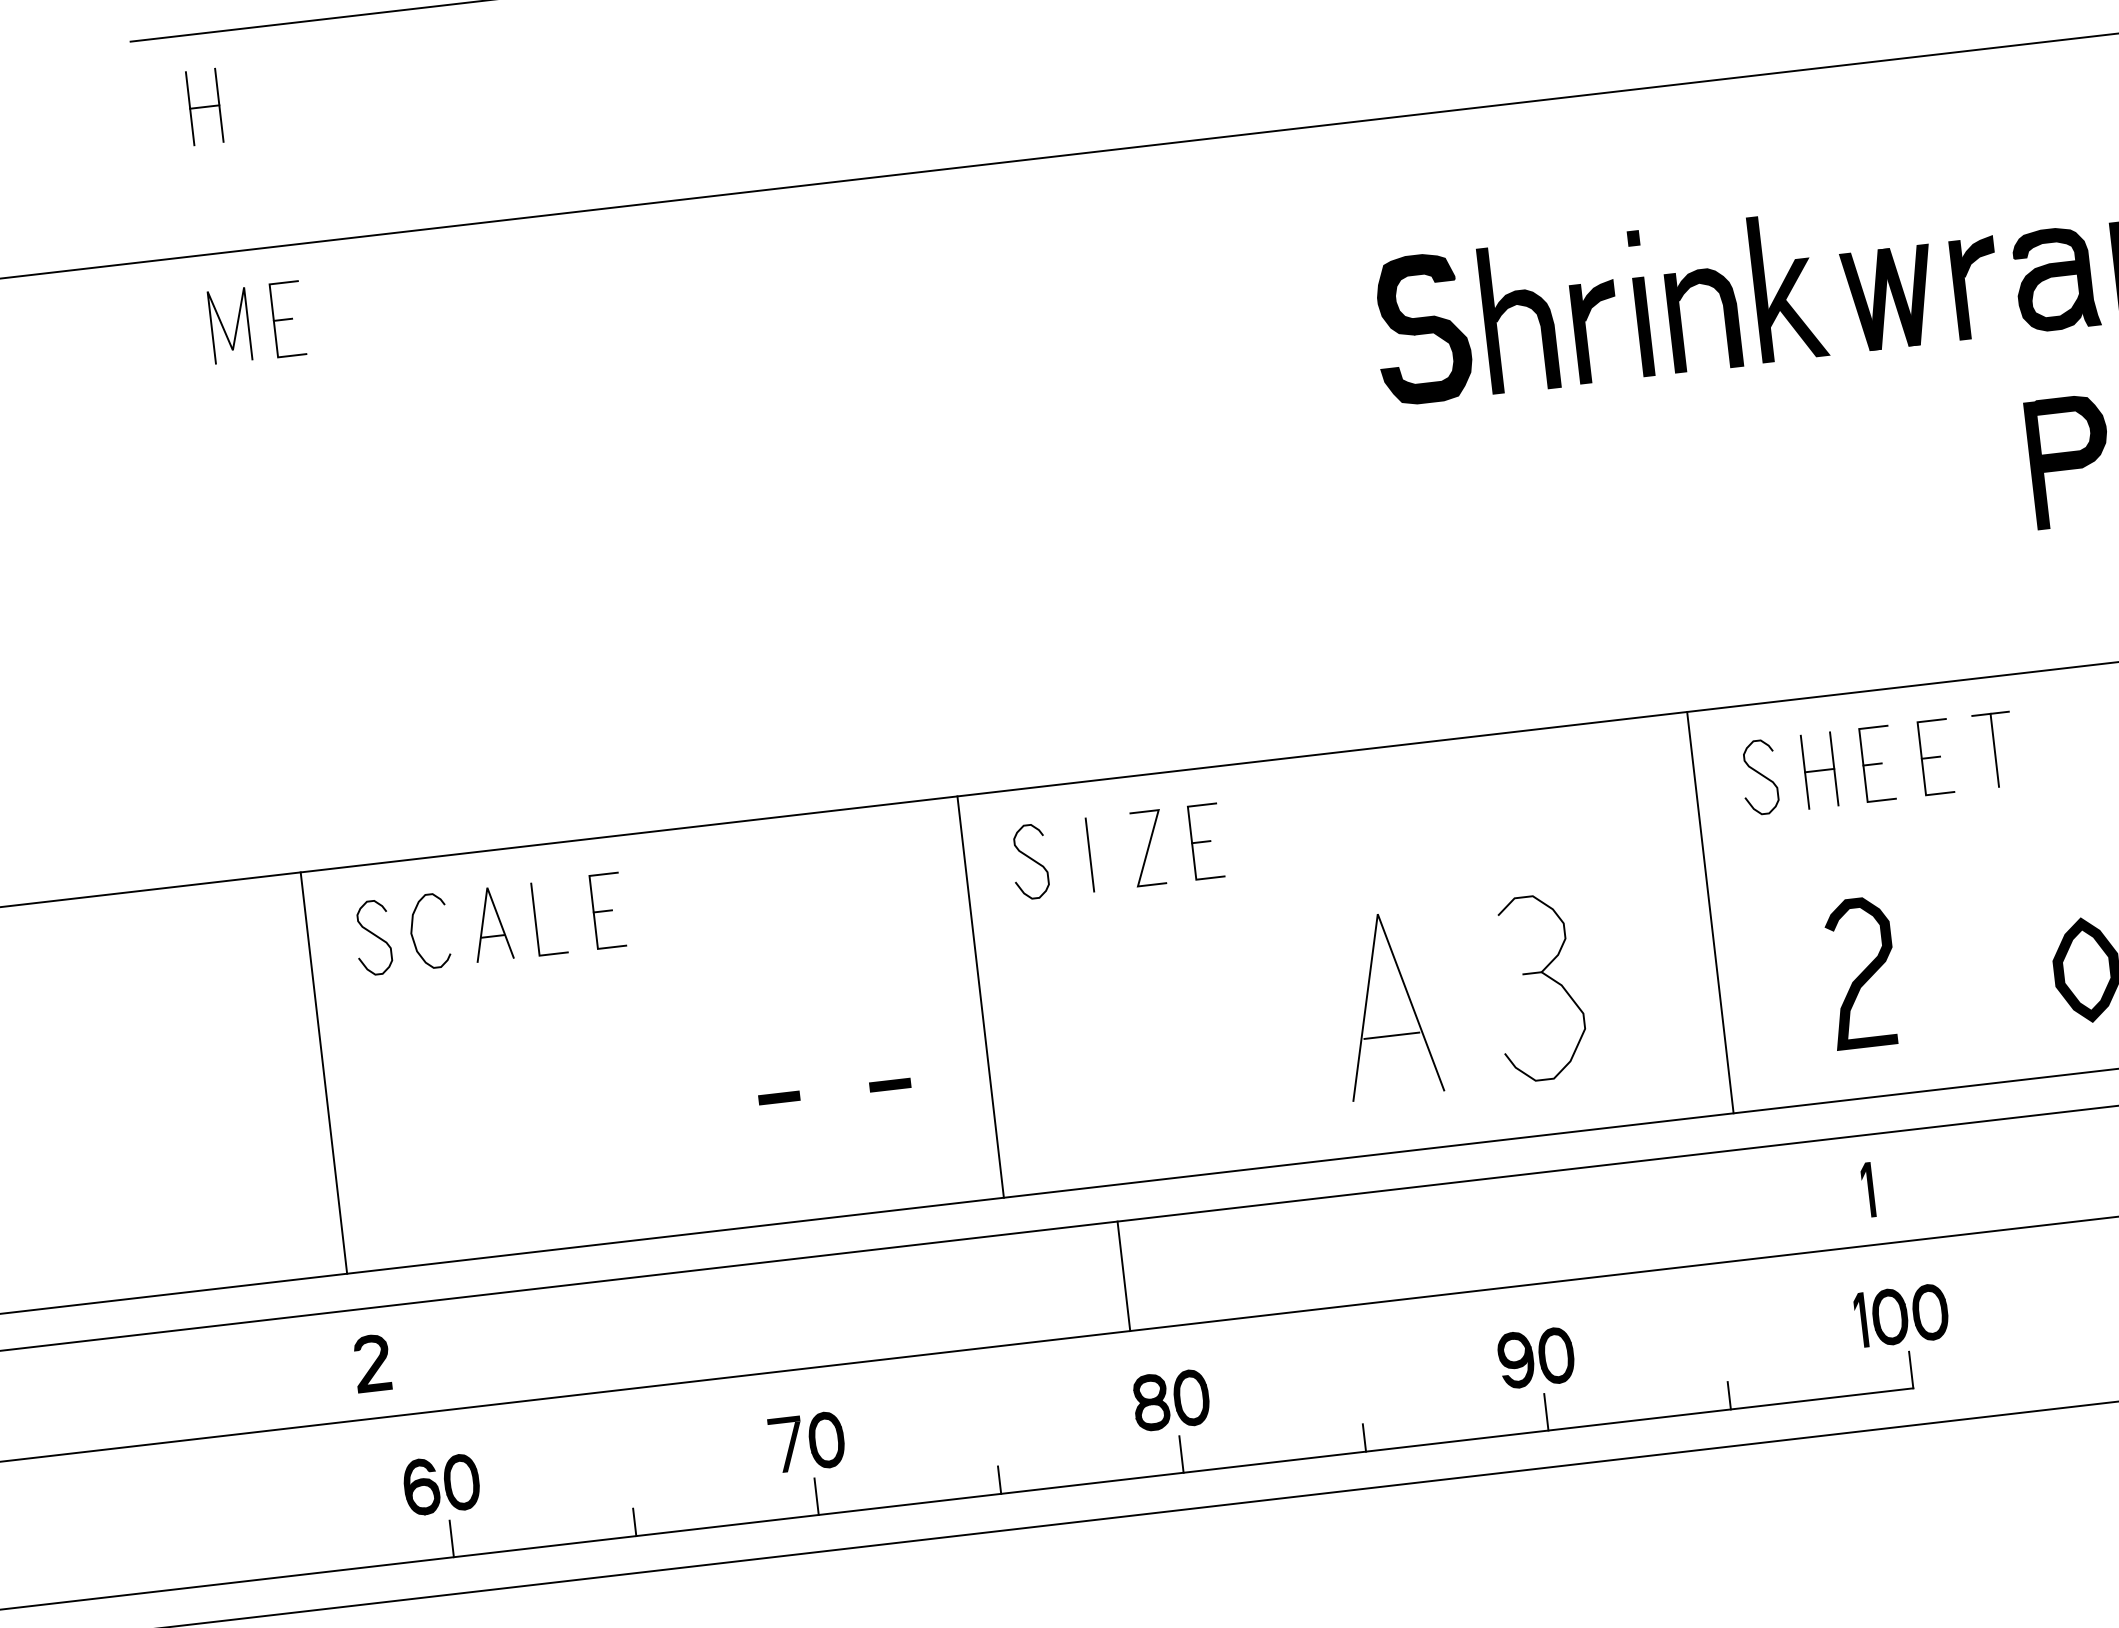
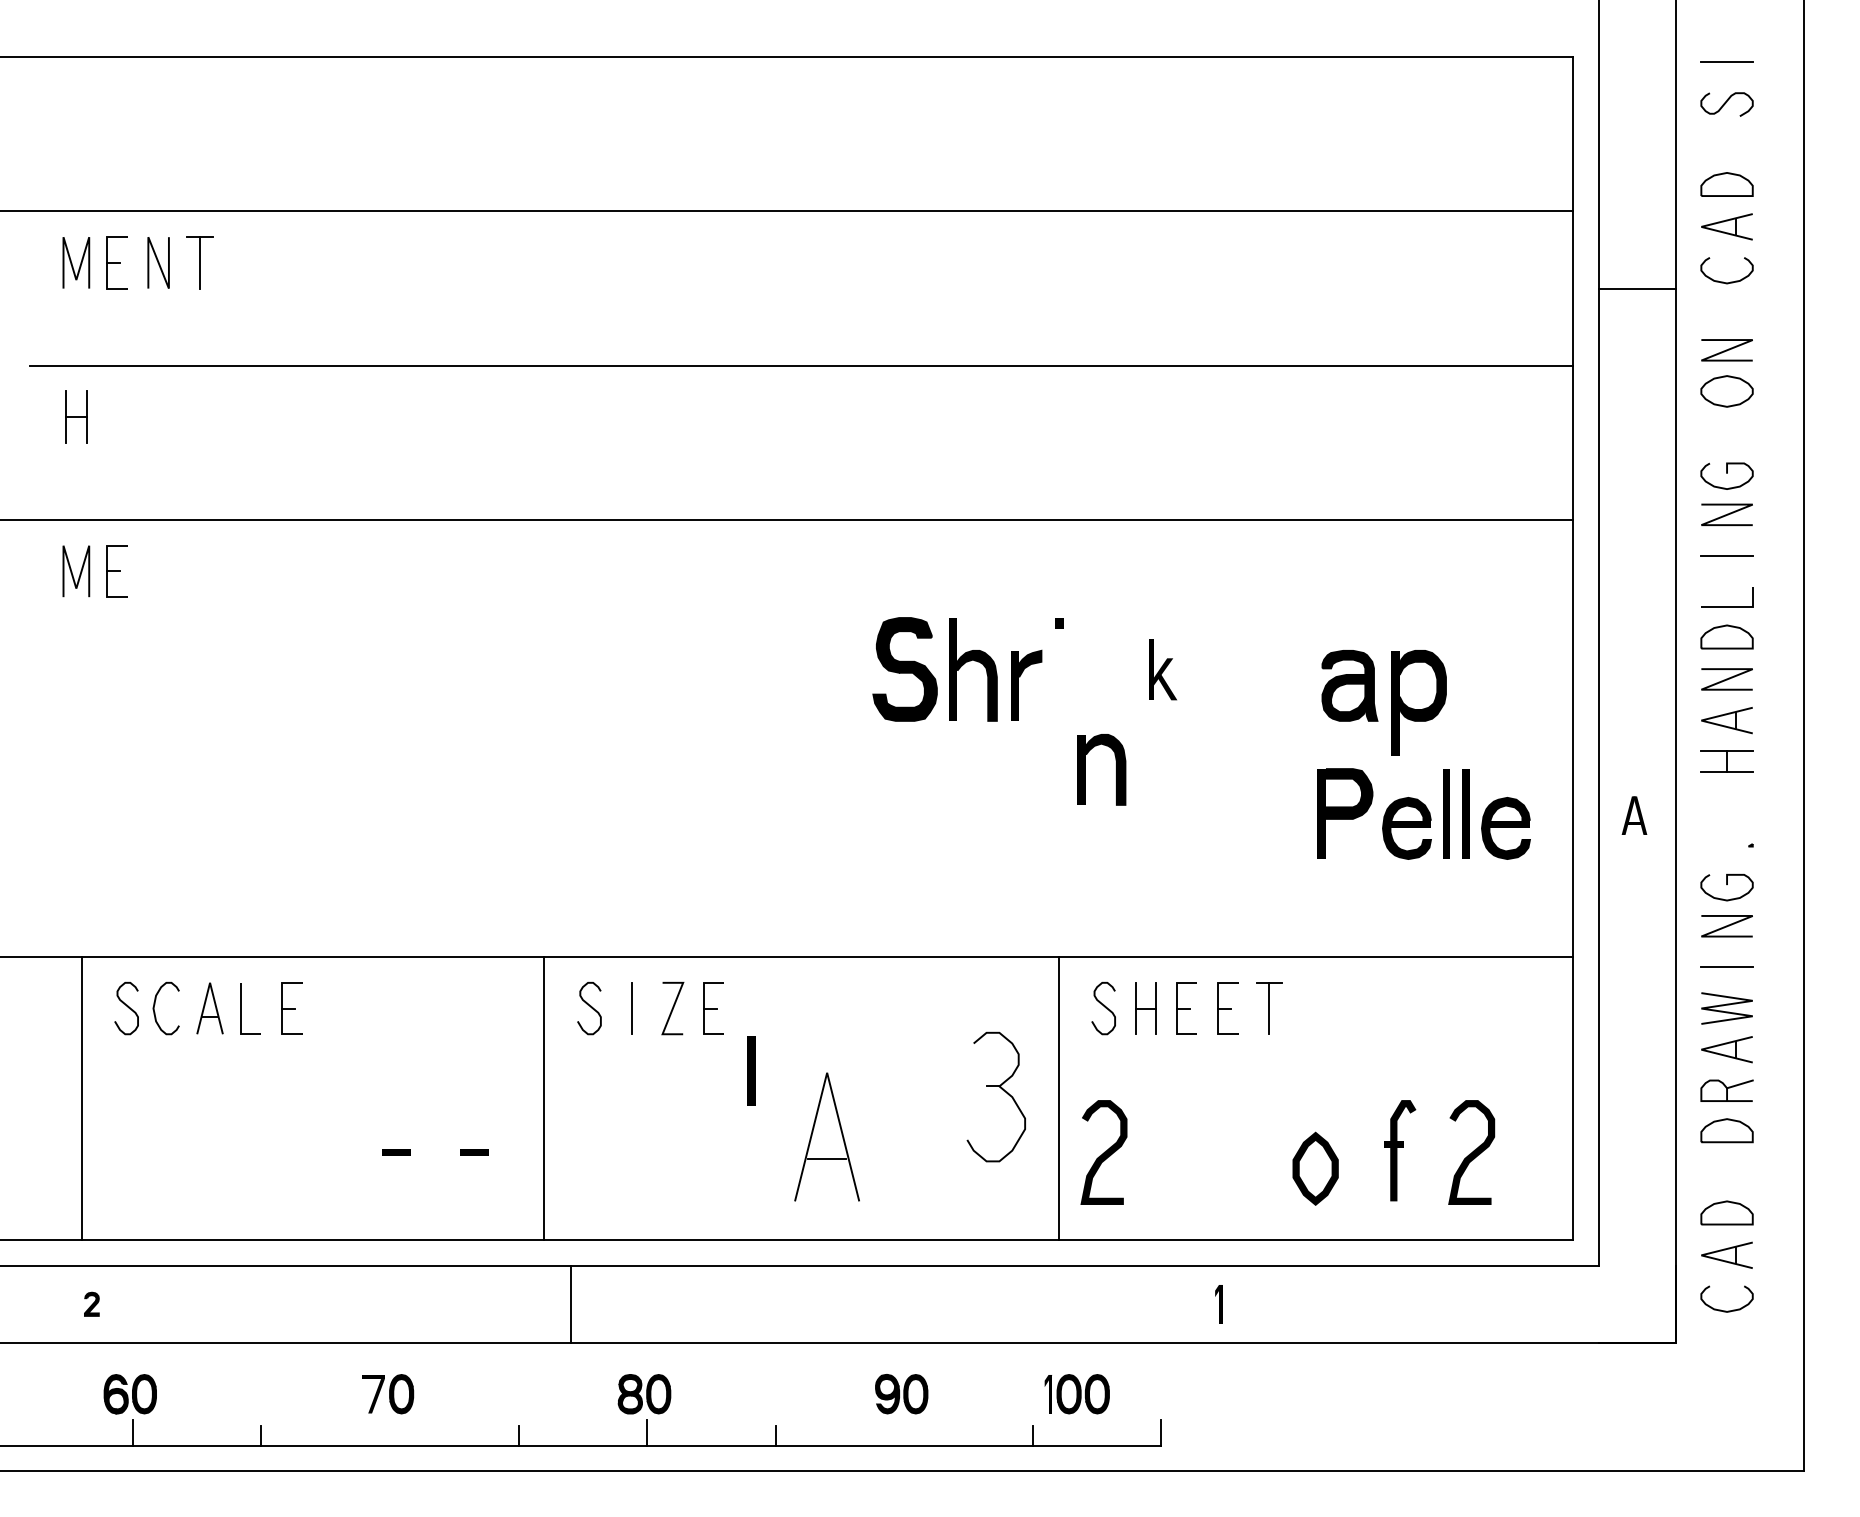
part: (1787, 286) -> (1162, 669), size x0.6
part: (1965, 287) -> (1286, 684), removed
part: (1889, 297) -> (1232, 685), removed
part: (1724, 317) -> (1116, 769), moved
part: (1643, 326) -> (751, 1070), moved
curve: (1861, 972) -> (1103, 1152), moved
part: (1545, 976) -> (1001, 1089), moved
part: (1867, 1190) -> (1218, 1304), moved
line: (1123, 1275) -> (571, 1303), moved
part: (1900, 1316) -> (1076, 1394), moved
part: (371, 1363) -> (91, 1304), size x0.6
line: (1546, 1411) -> (904, 1432), removed
line: (817, 1496) -> (390, 1432), removed

